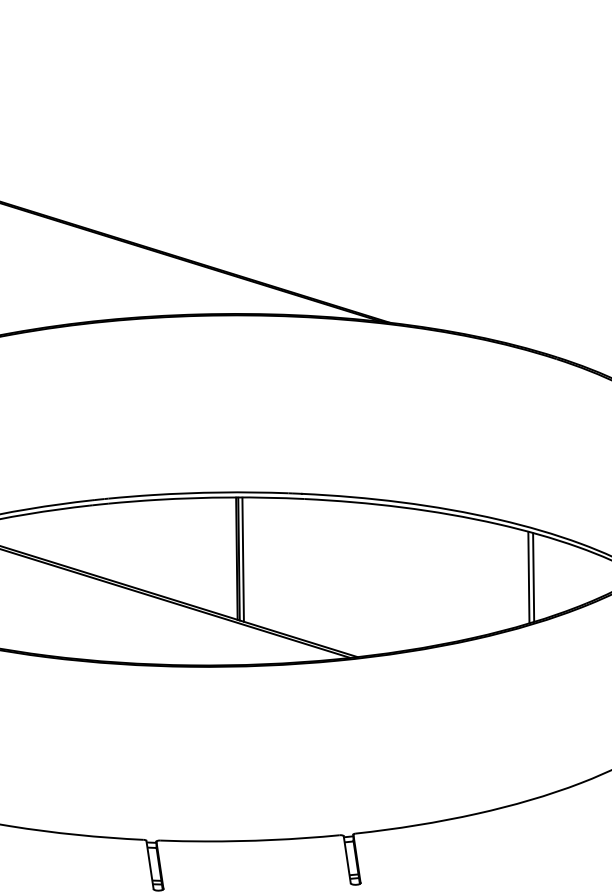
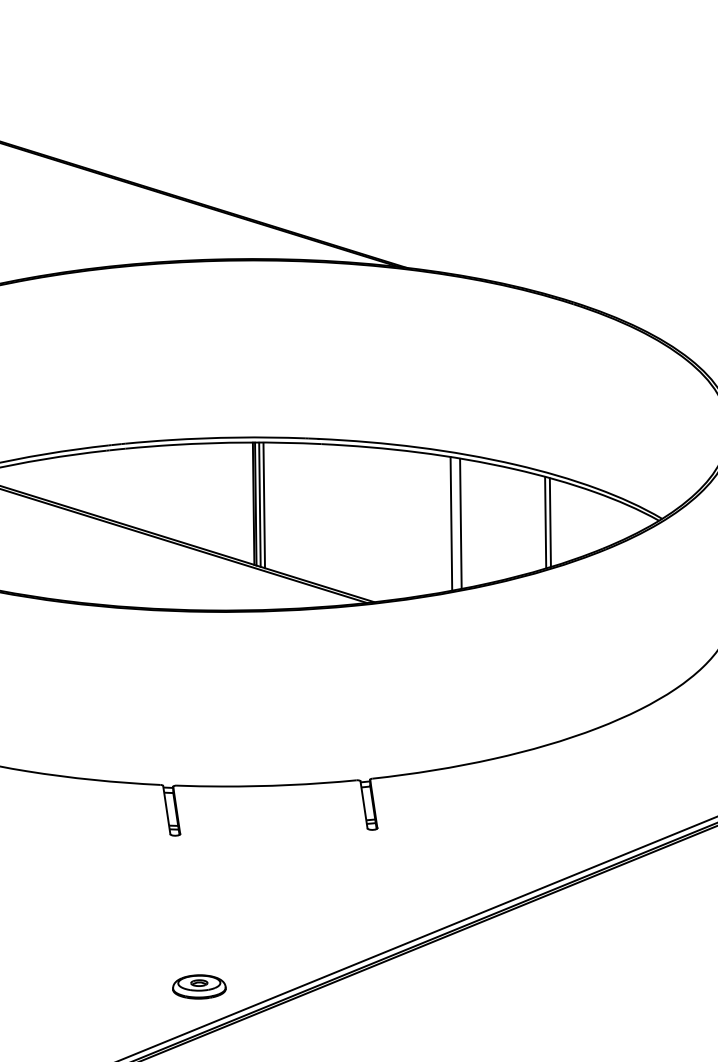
line: (247, 560) -> (264, 505), added
line: (434, 578) -> (451, 523), added
line: (443, 578) -> (460, 523), added

